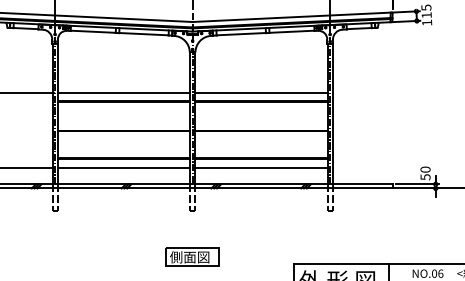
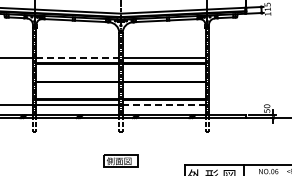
line: (123, 91) -> (77, 57), solid -> dashed
line: (261, 168) -> (164, 105), solid -> dashed

